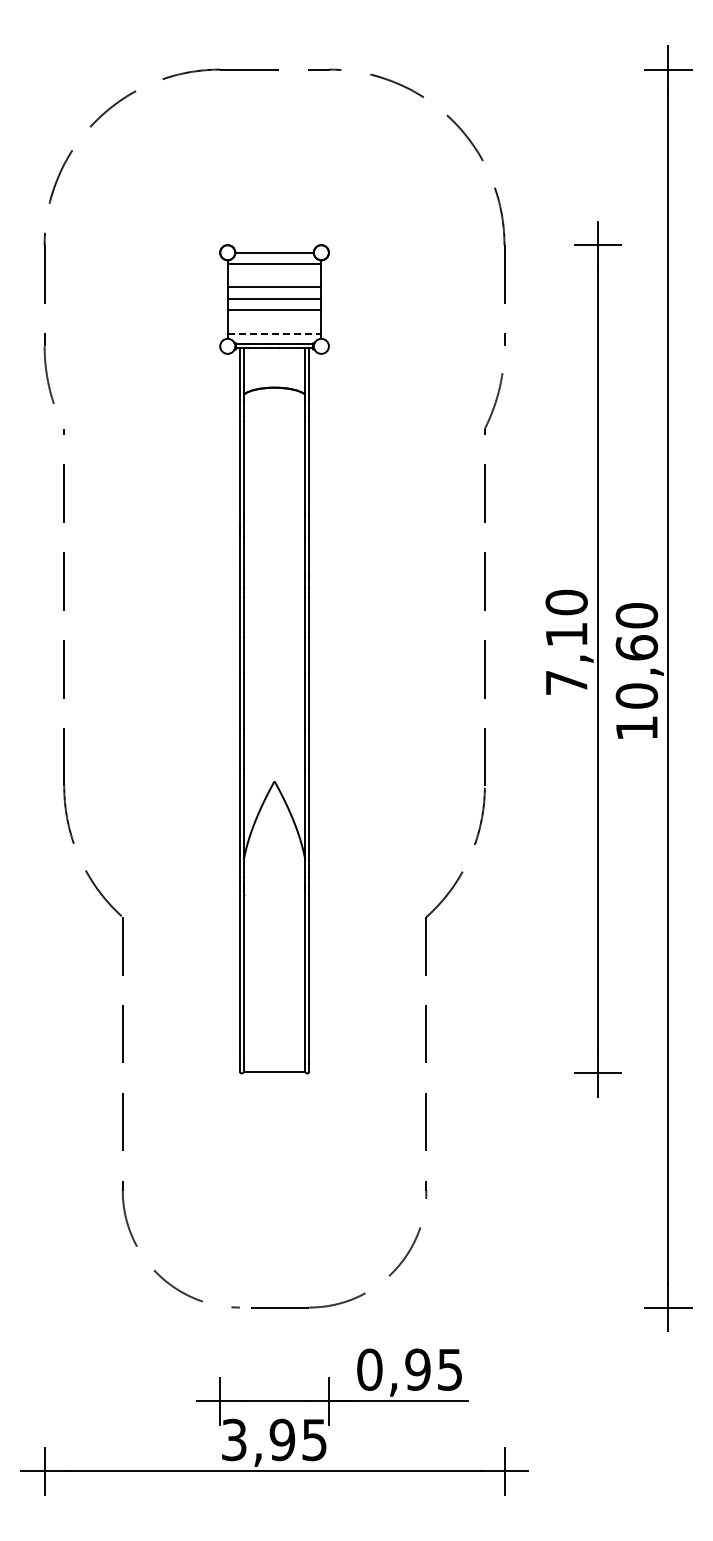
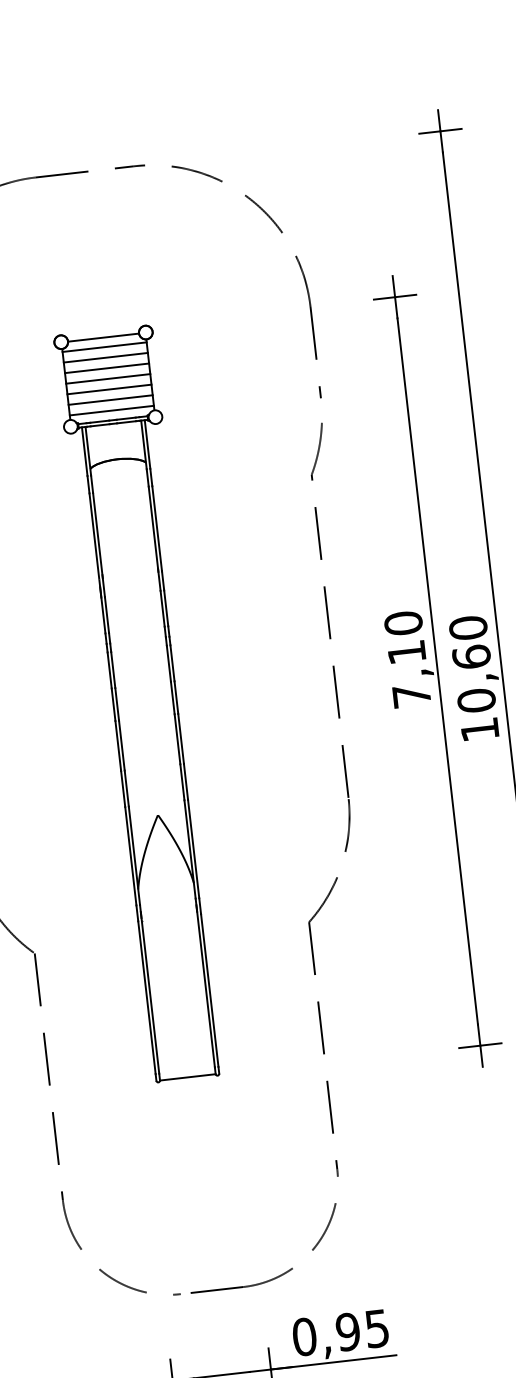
line: (274, 275) -> (105, 357), added
line: (274, 322) -> (110, 400), added
line: (274, 333) -> (111, 410), dashed -> solid

